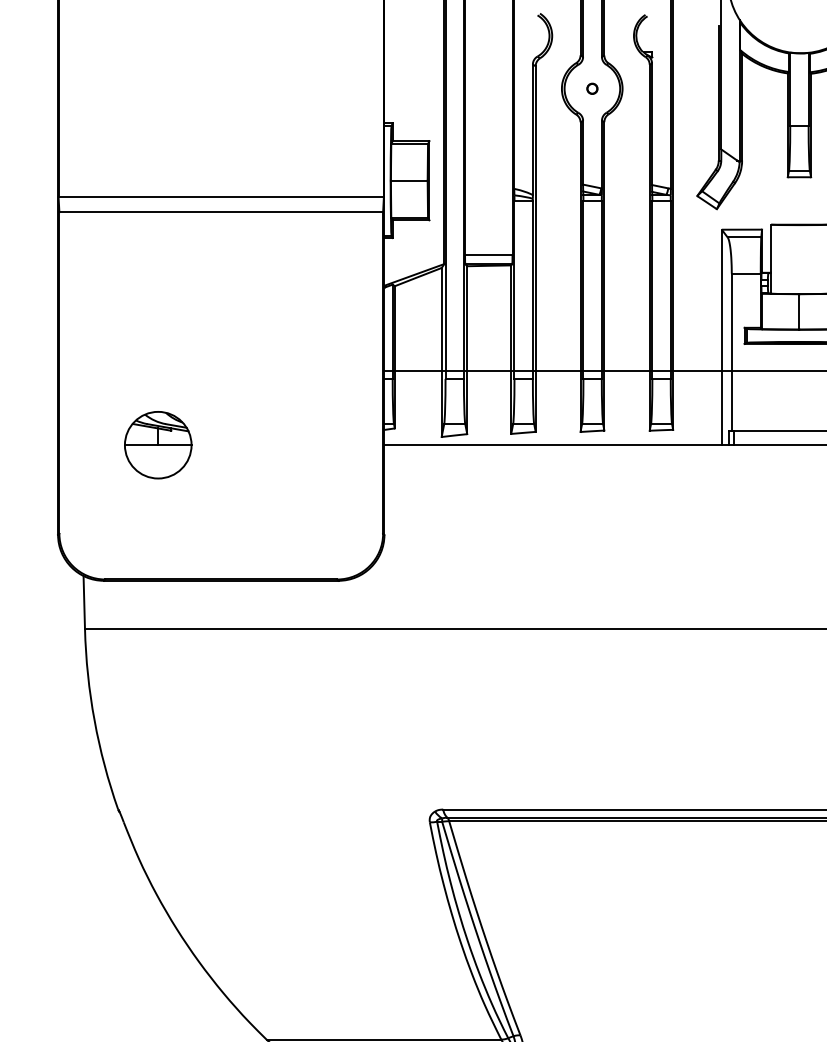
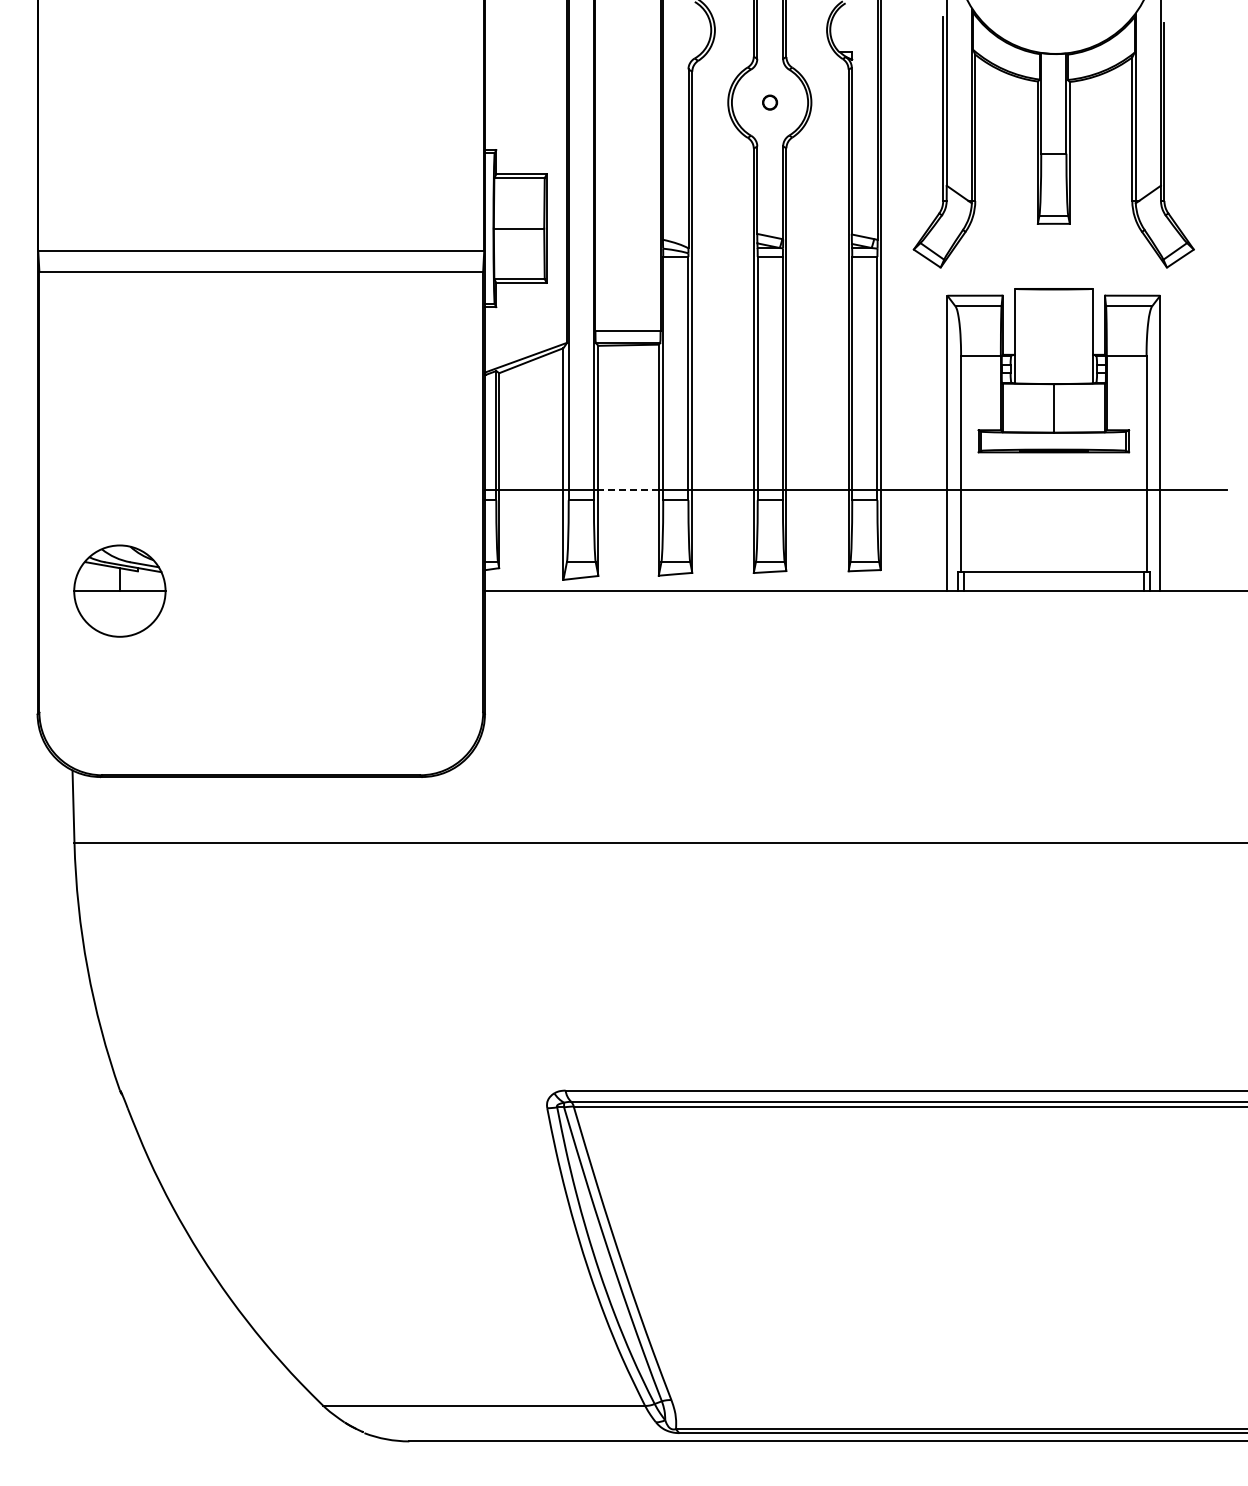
line: (489, 371) -> (628, 490), solid -> dashed
part: (157, 444) -> (119, 590), moved

